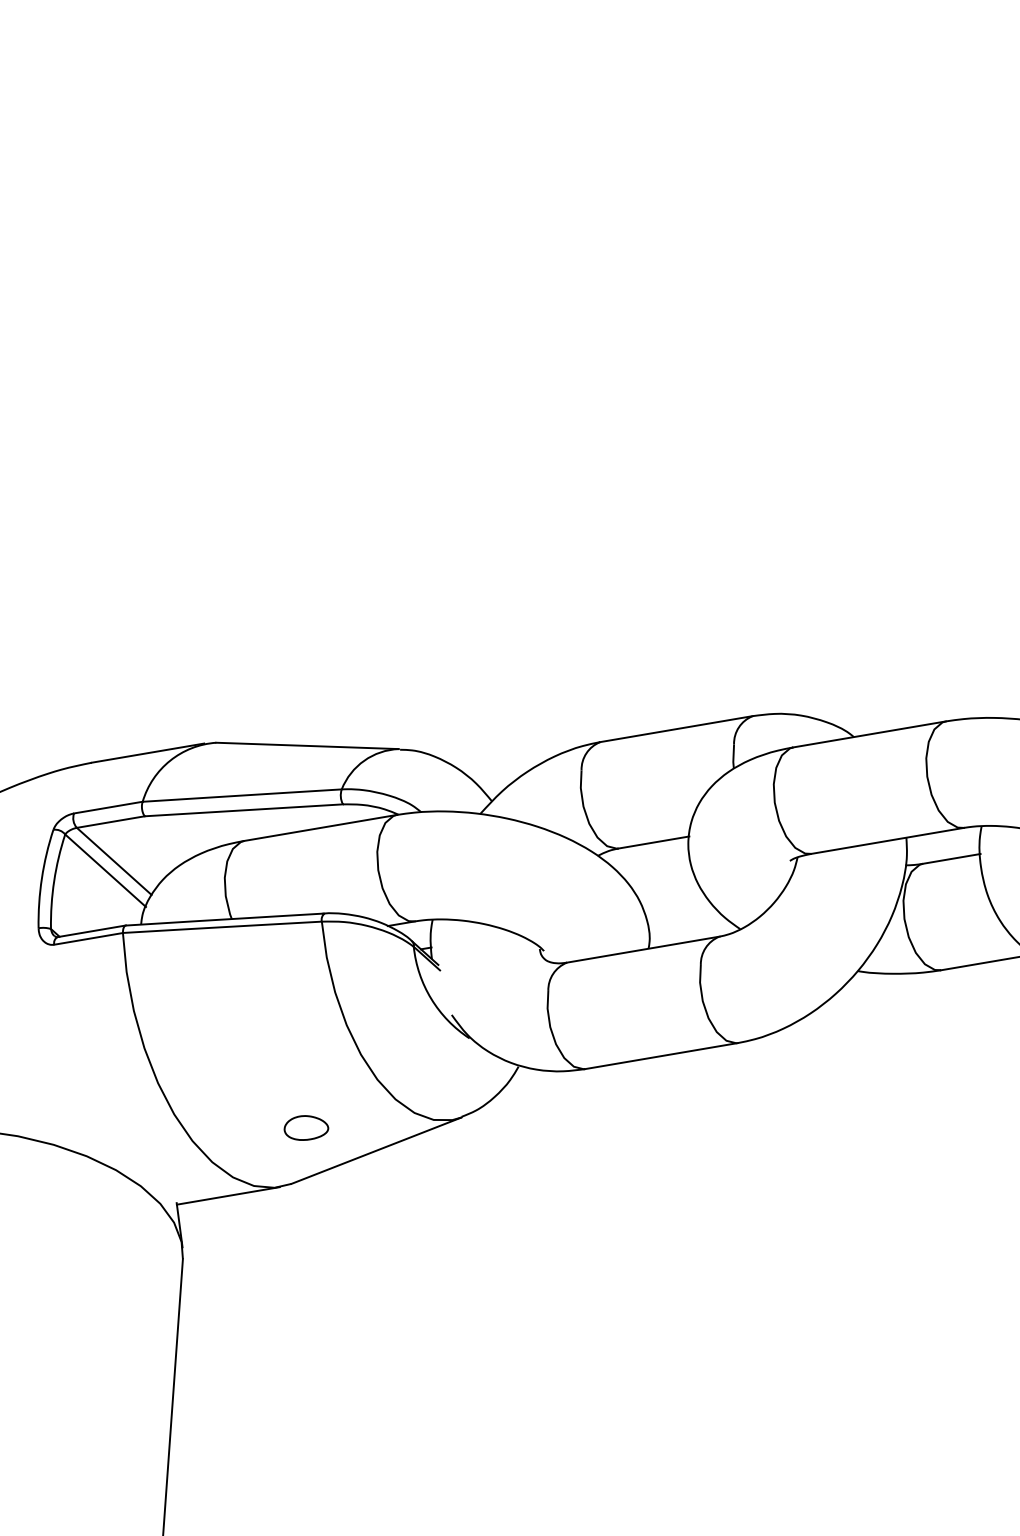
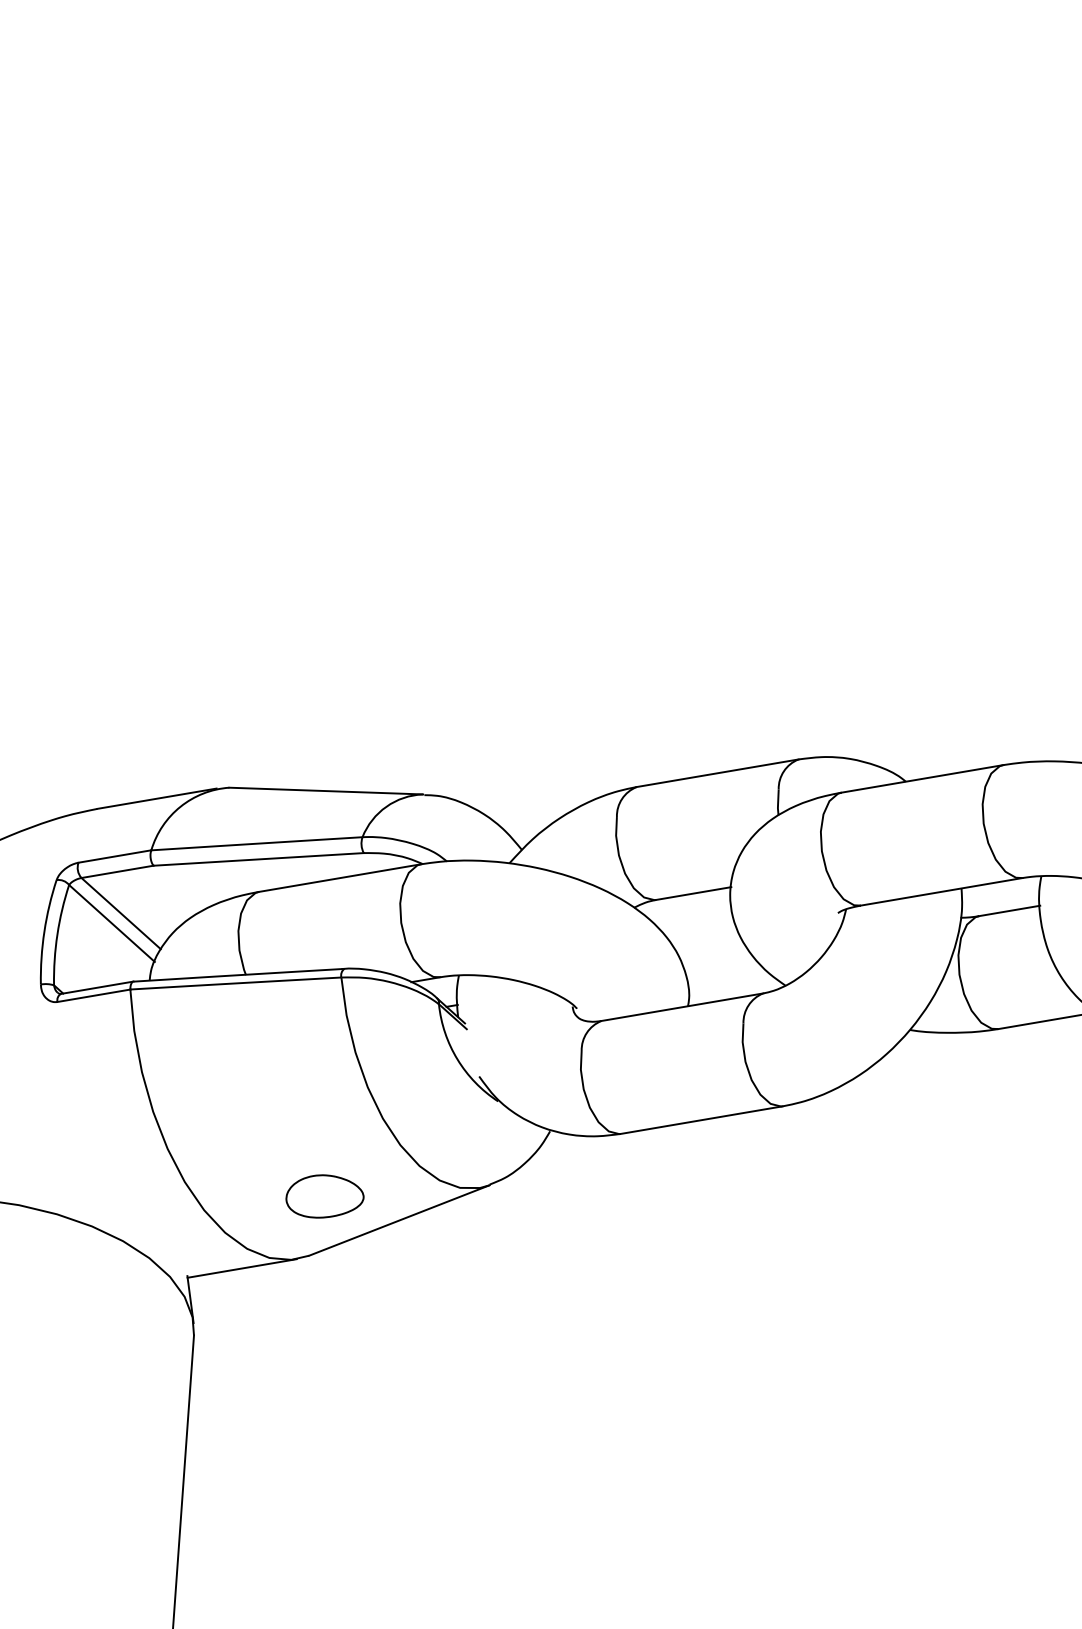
part: (306, 1127) -> (325, 1195), size x1.67

